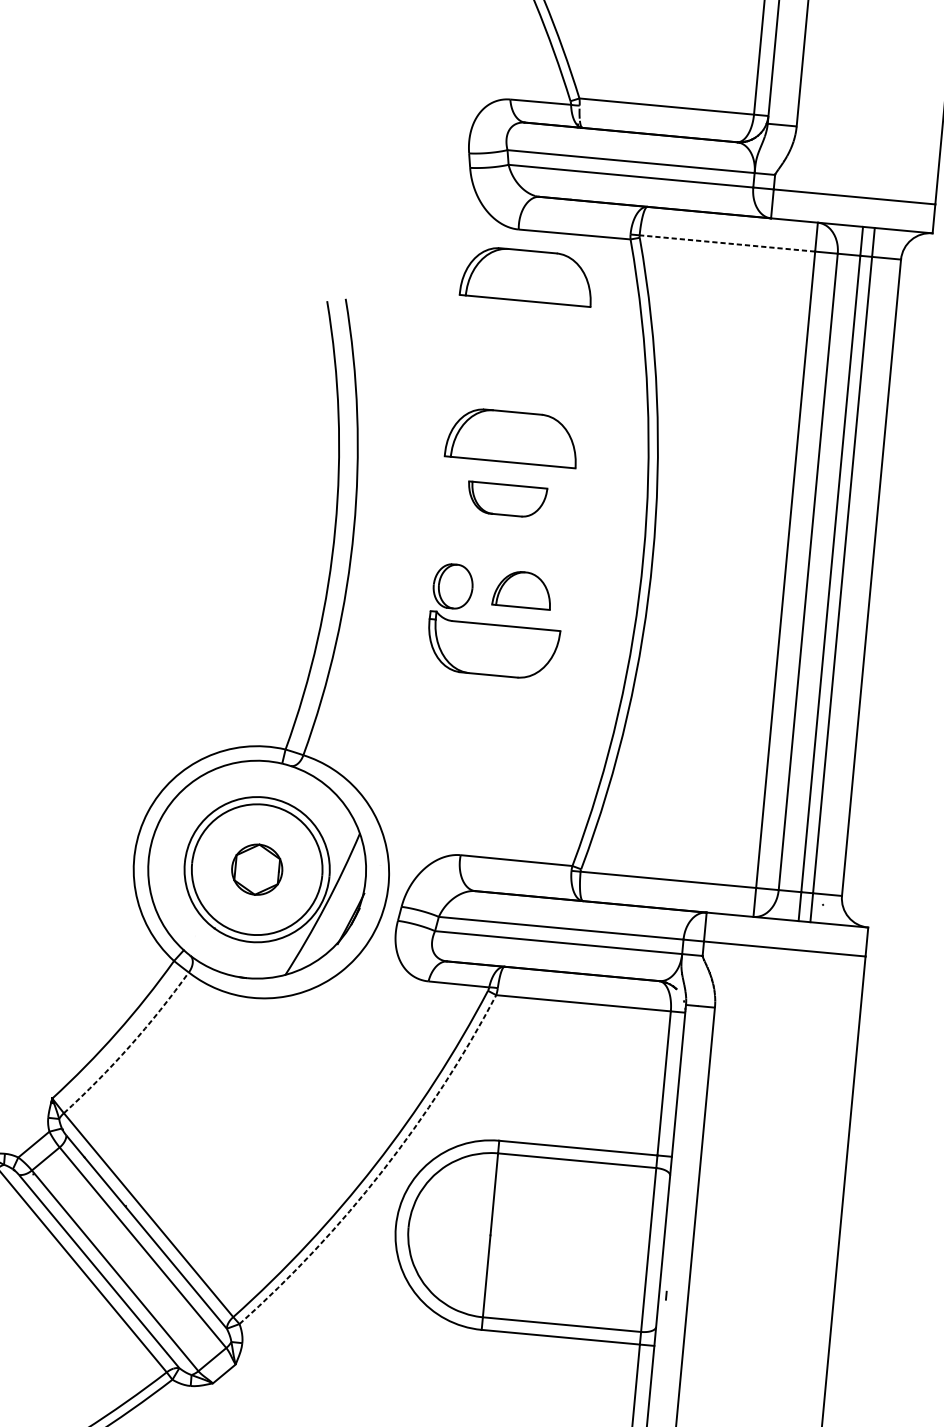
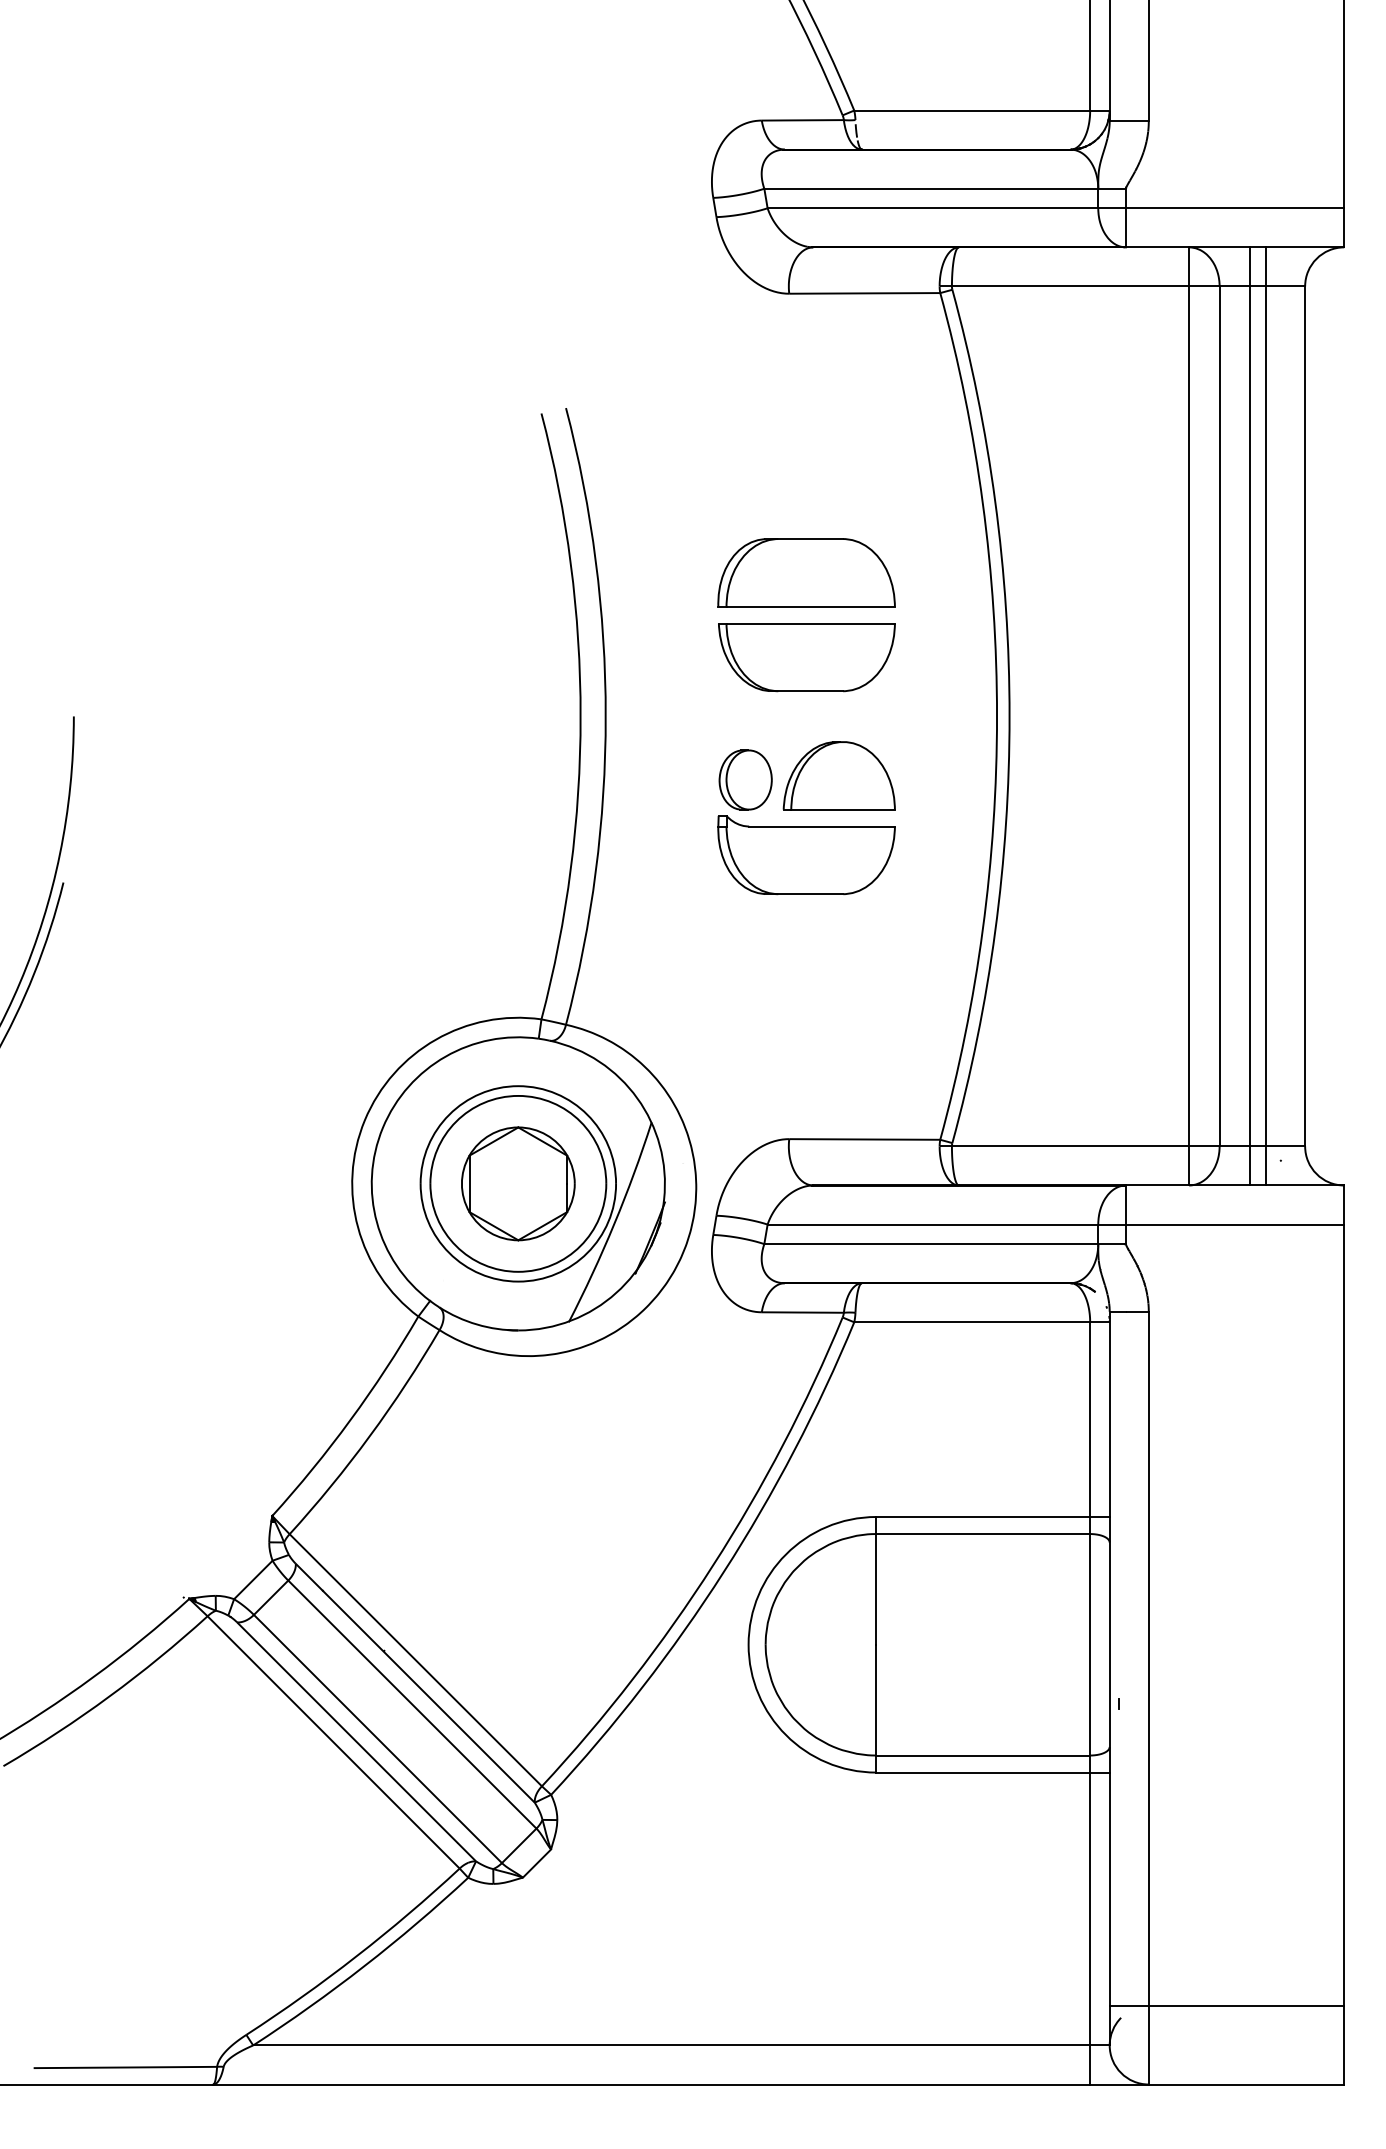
line: (727, 243) -> (1070, 286), dashed -> solid
part: (527, 275) -> (806, 354), removed
part: (506, 499) -> (806, 657), size x1.67
part: (522, 589) -> (838, 775), size x1.43
part: (257, 869) -> (518, 1183), size x1.67
arc: (129, 1046) -> (369, 1436), dashed -> solid
arc: (382, 1171) -> (723, 1572), dashed -> solid

